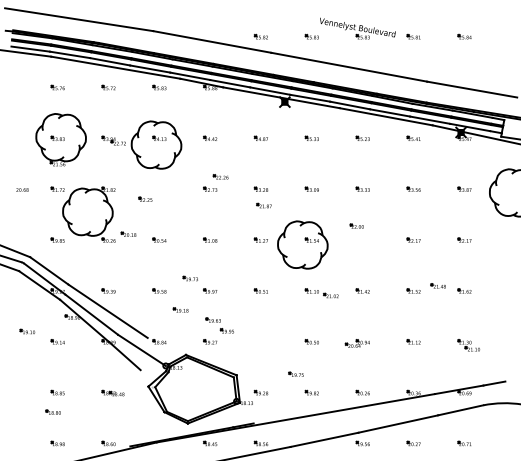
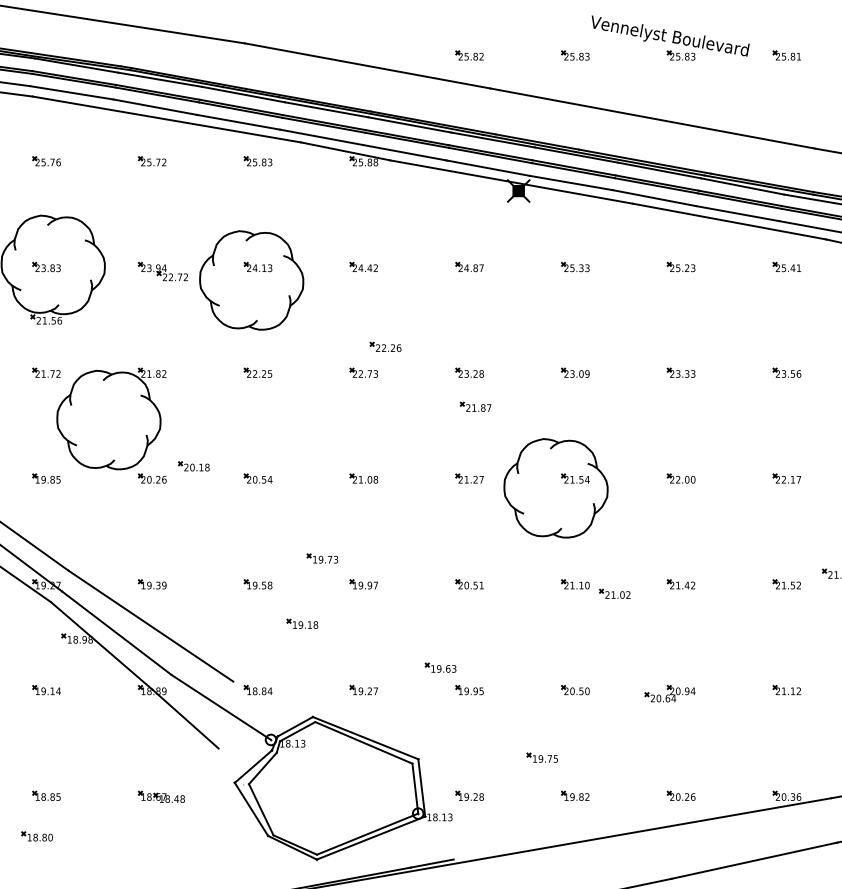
part: (145, 198) -> (257, 370), moved
part: (356, 225) -> (680, 476), moved
part: (219, 325) -> (453, 678), moved

